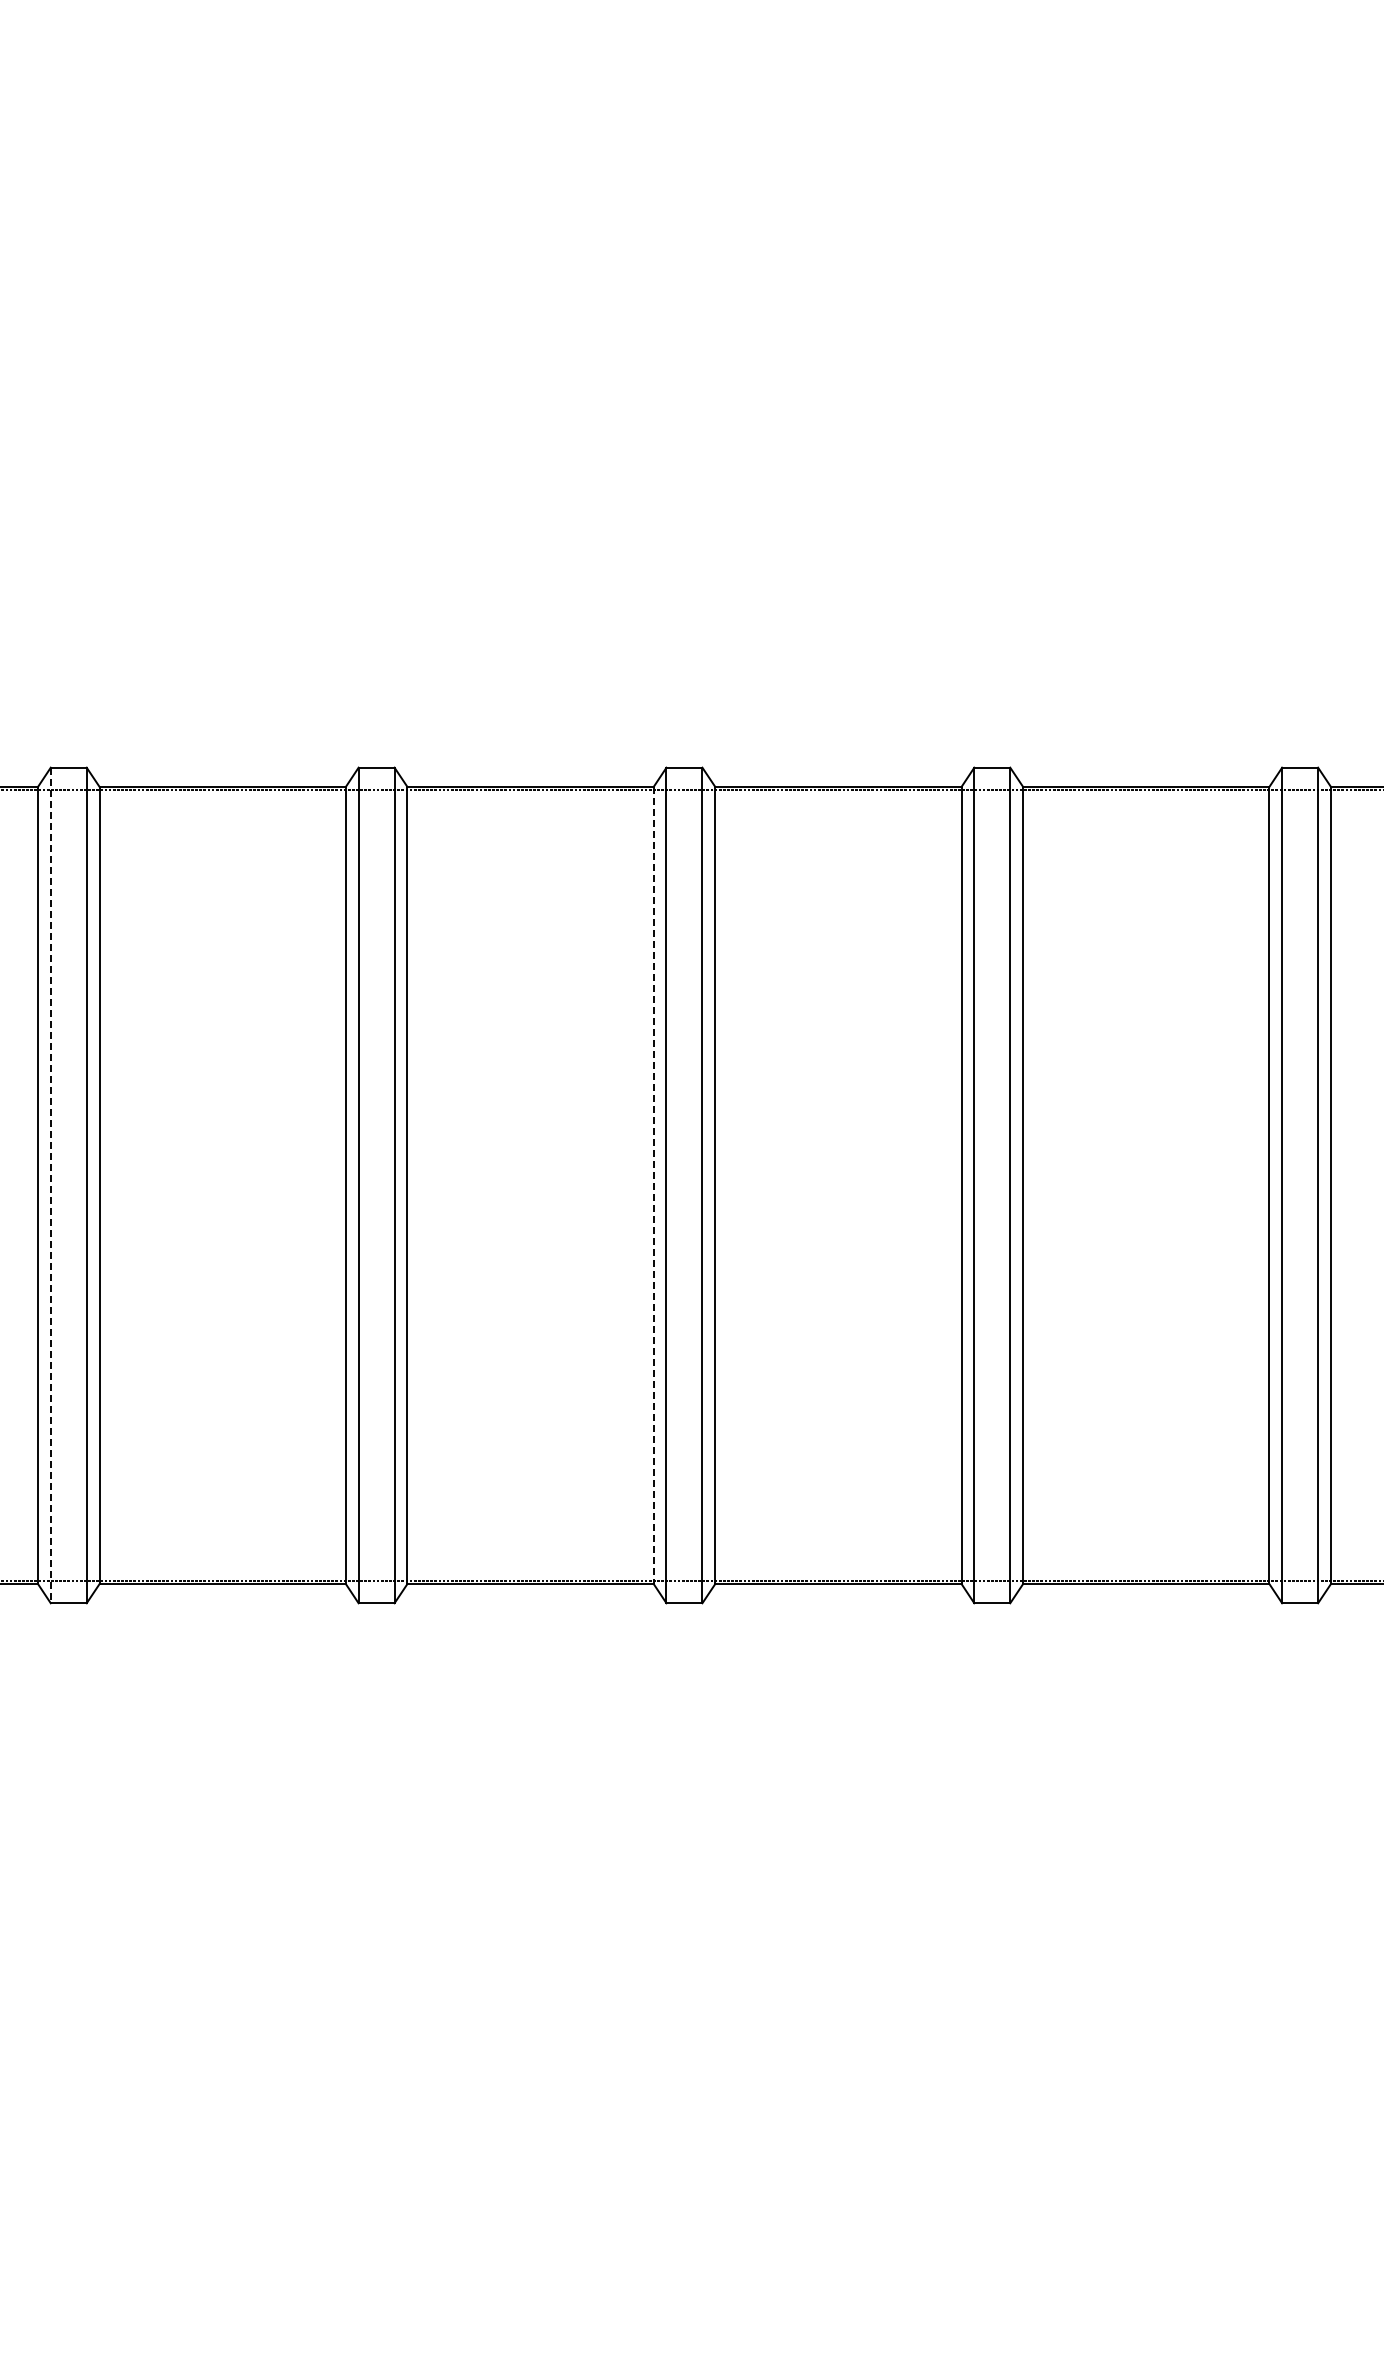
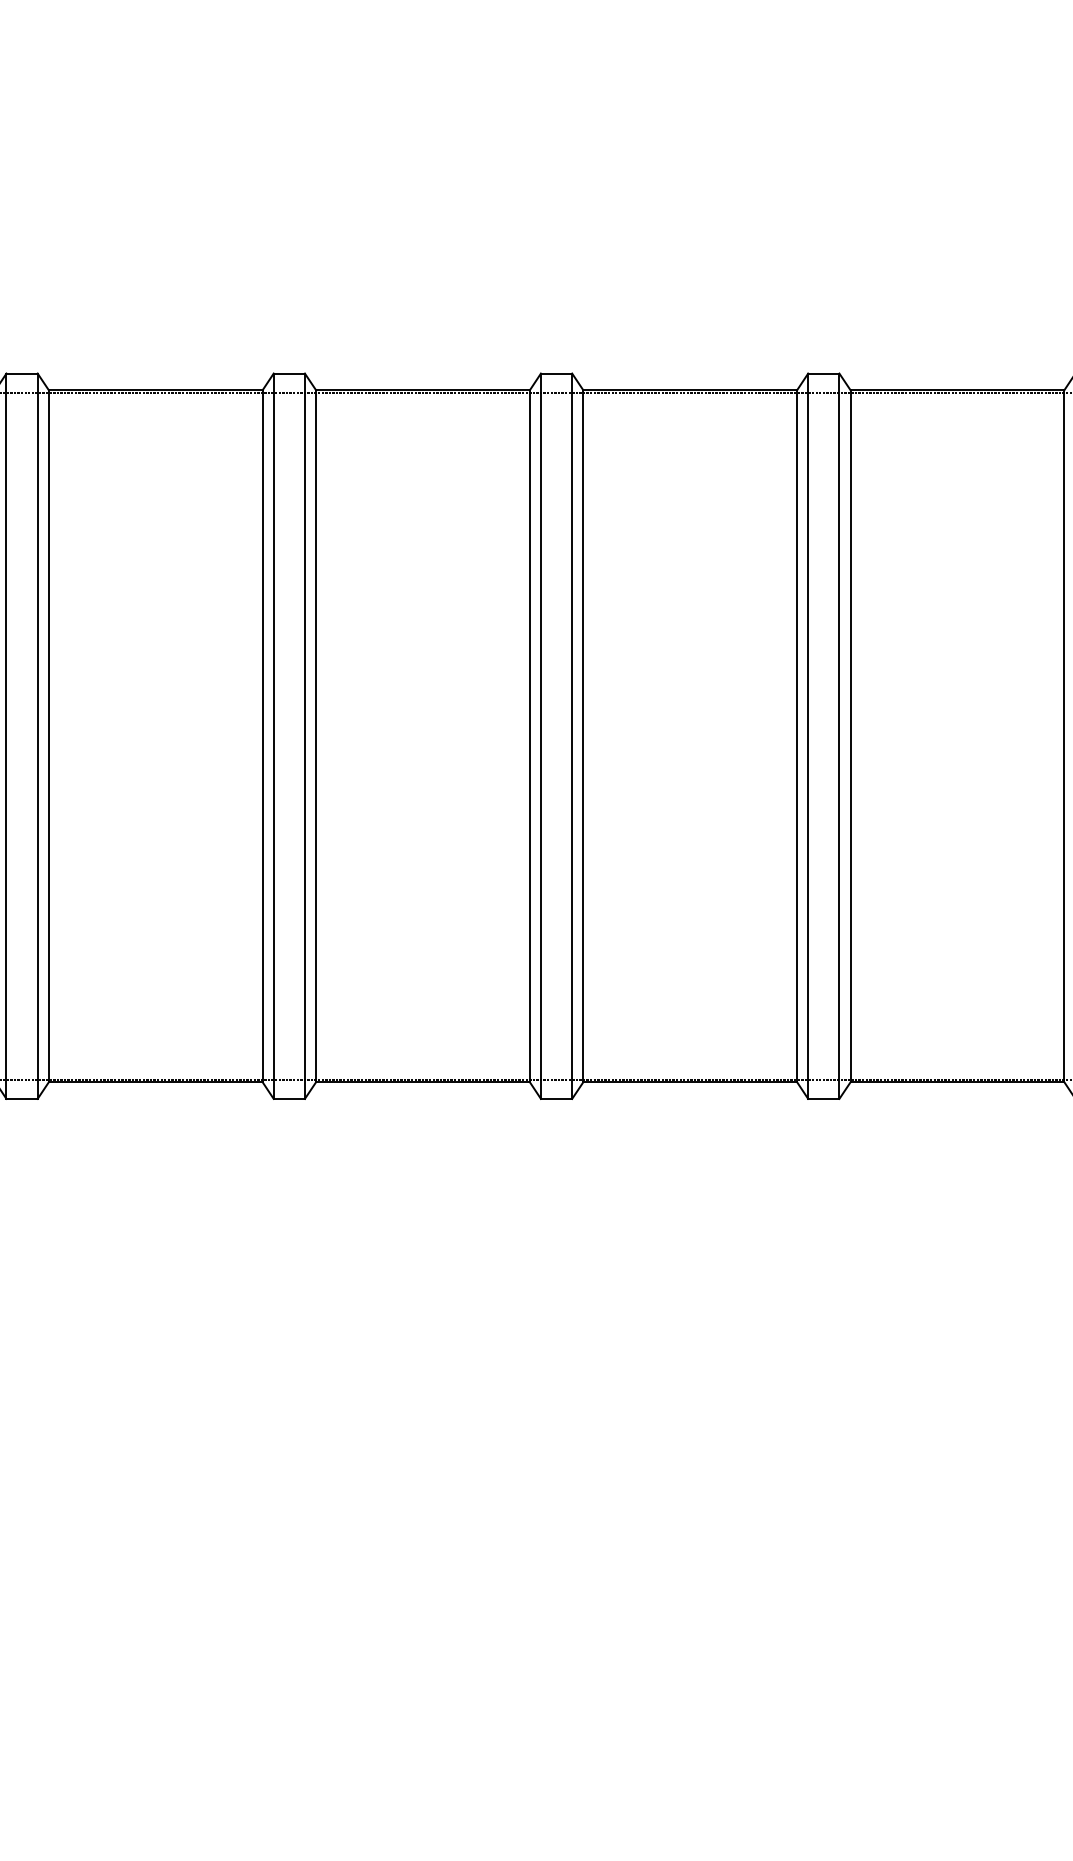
line: (50, 1185) -> (6, 736), dashed -> solid
line: (653, 1185) -> (529, 736), dashed -> solid

